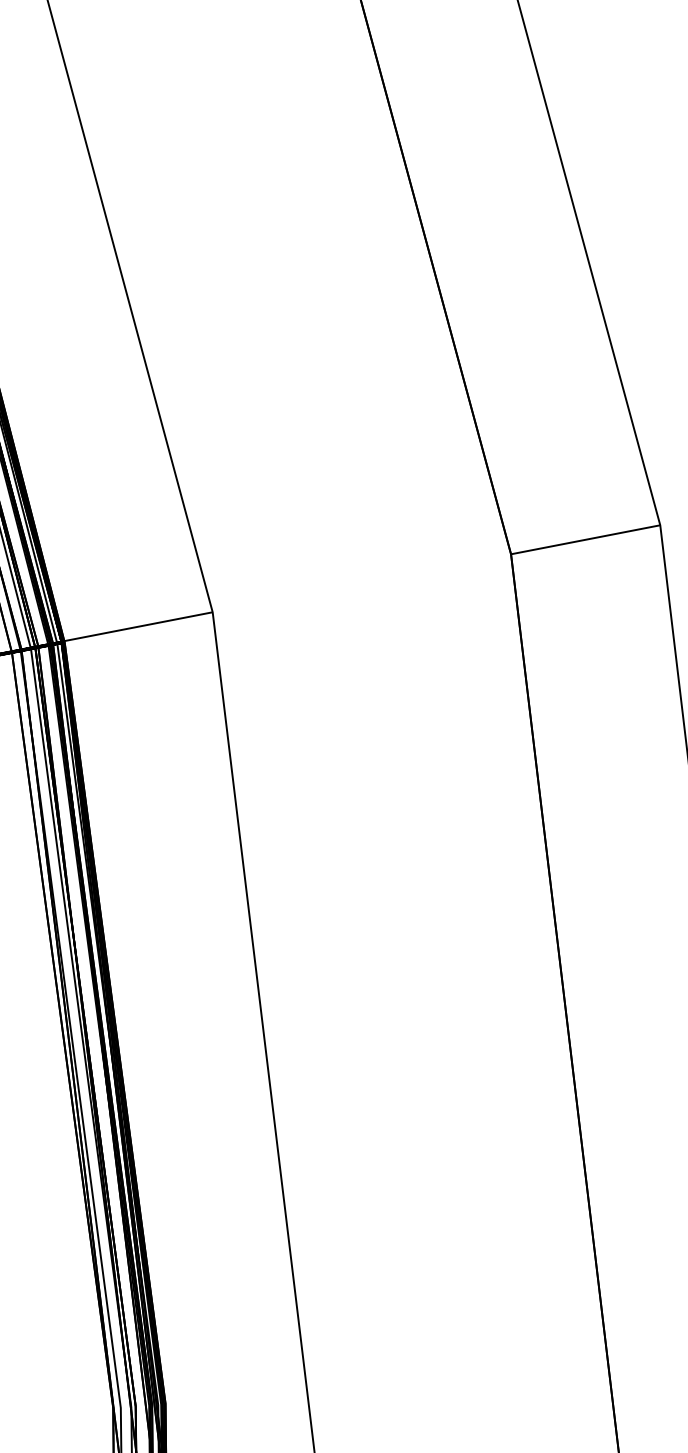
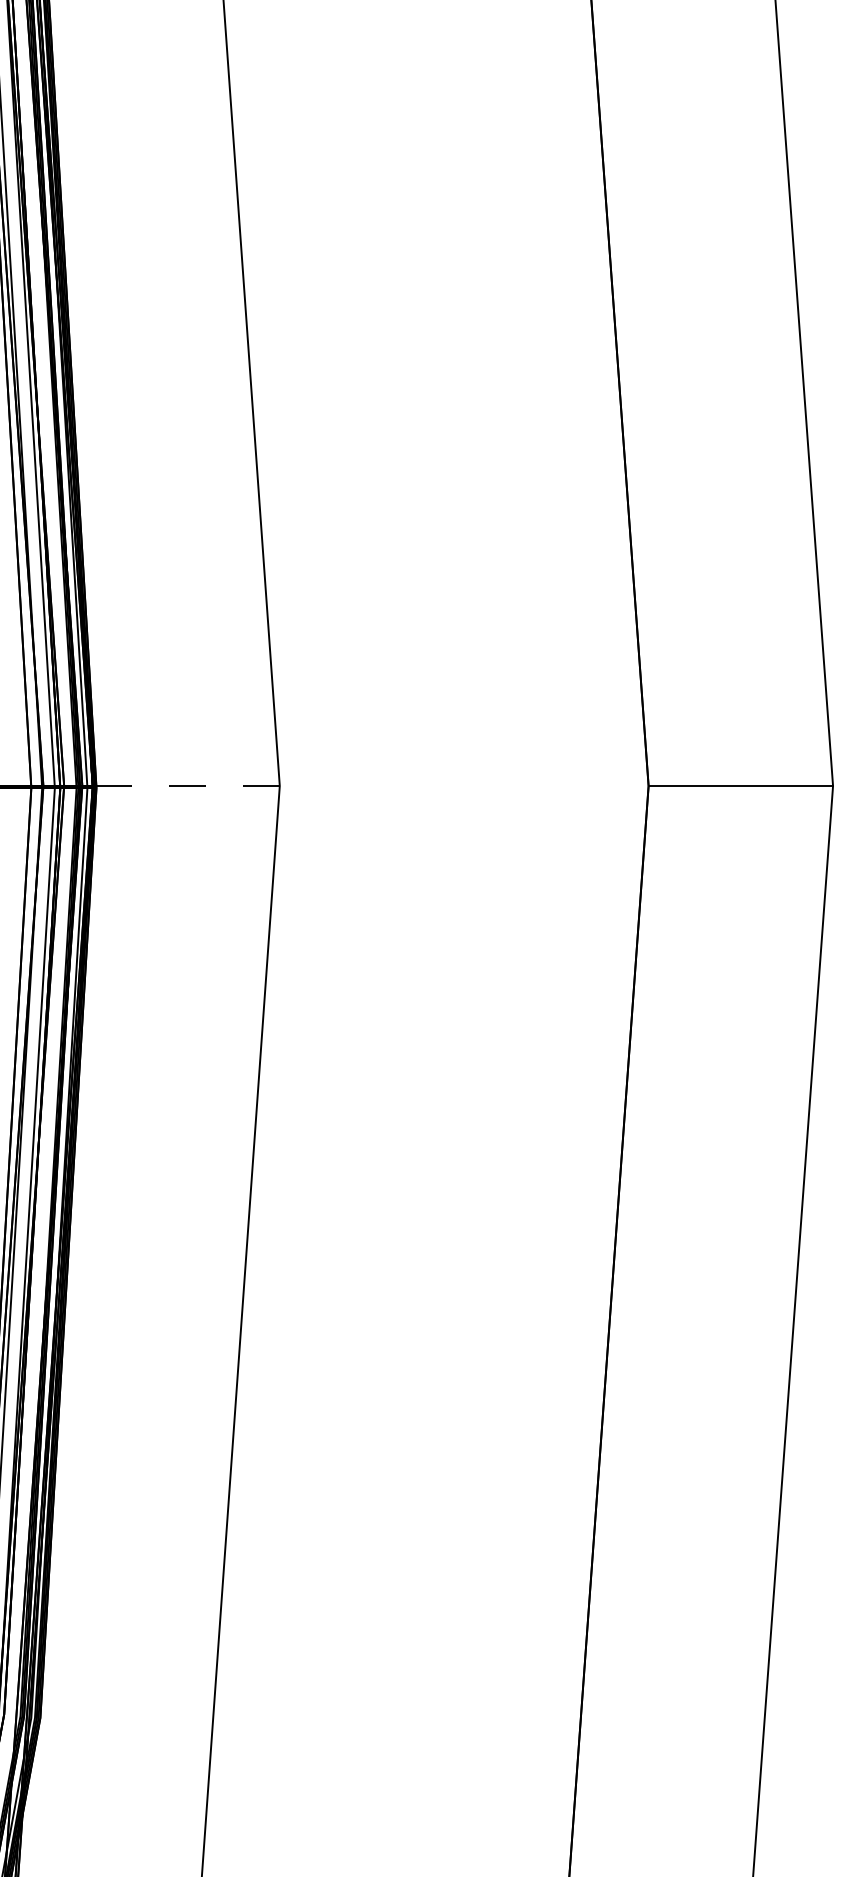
line: (138, 626) -> (188, 786), solid -> dashed

